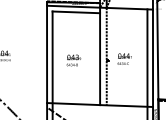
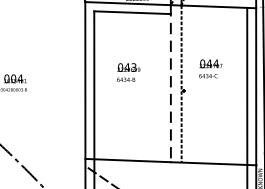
line: (100, 56) -> (171, 83), solid -> dashed
text: (124, 58) -> (210, 67), moved
text: (73, 60) -> (128, 72), moved

